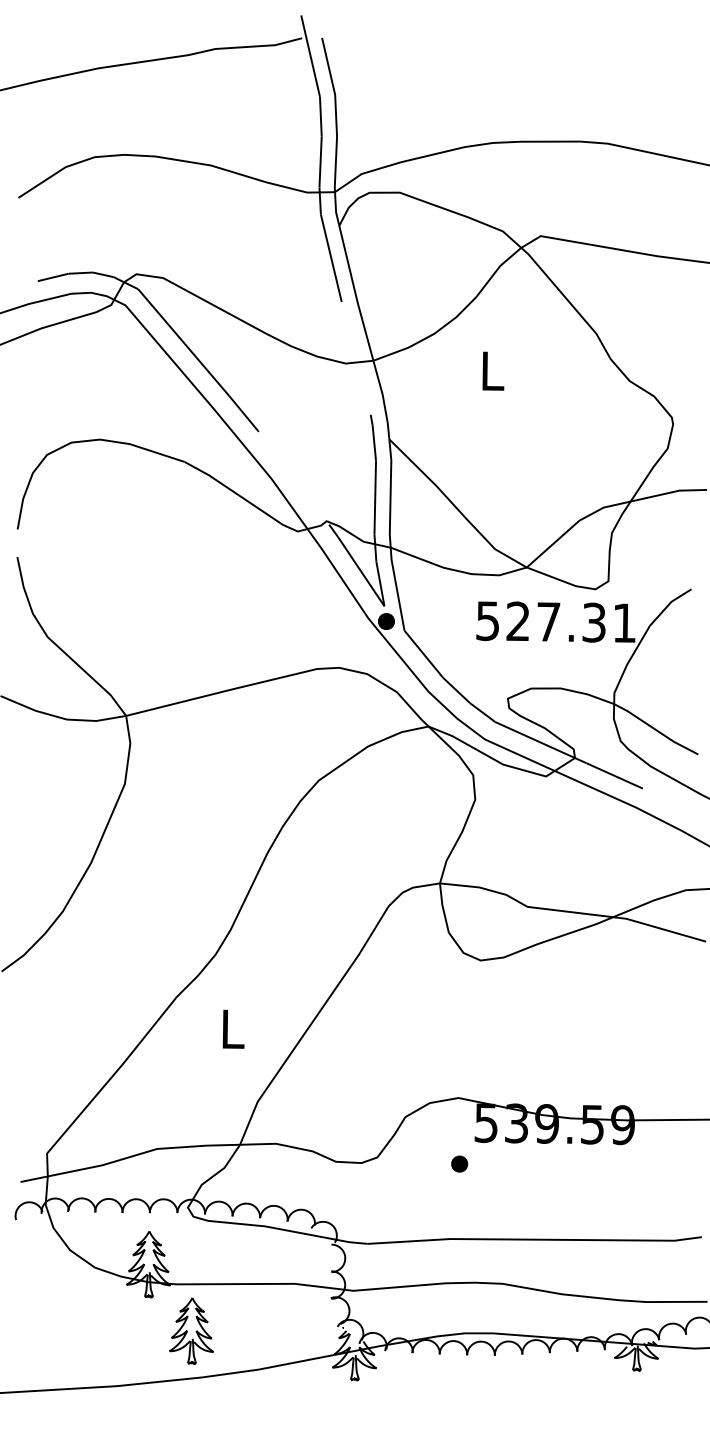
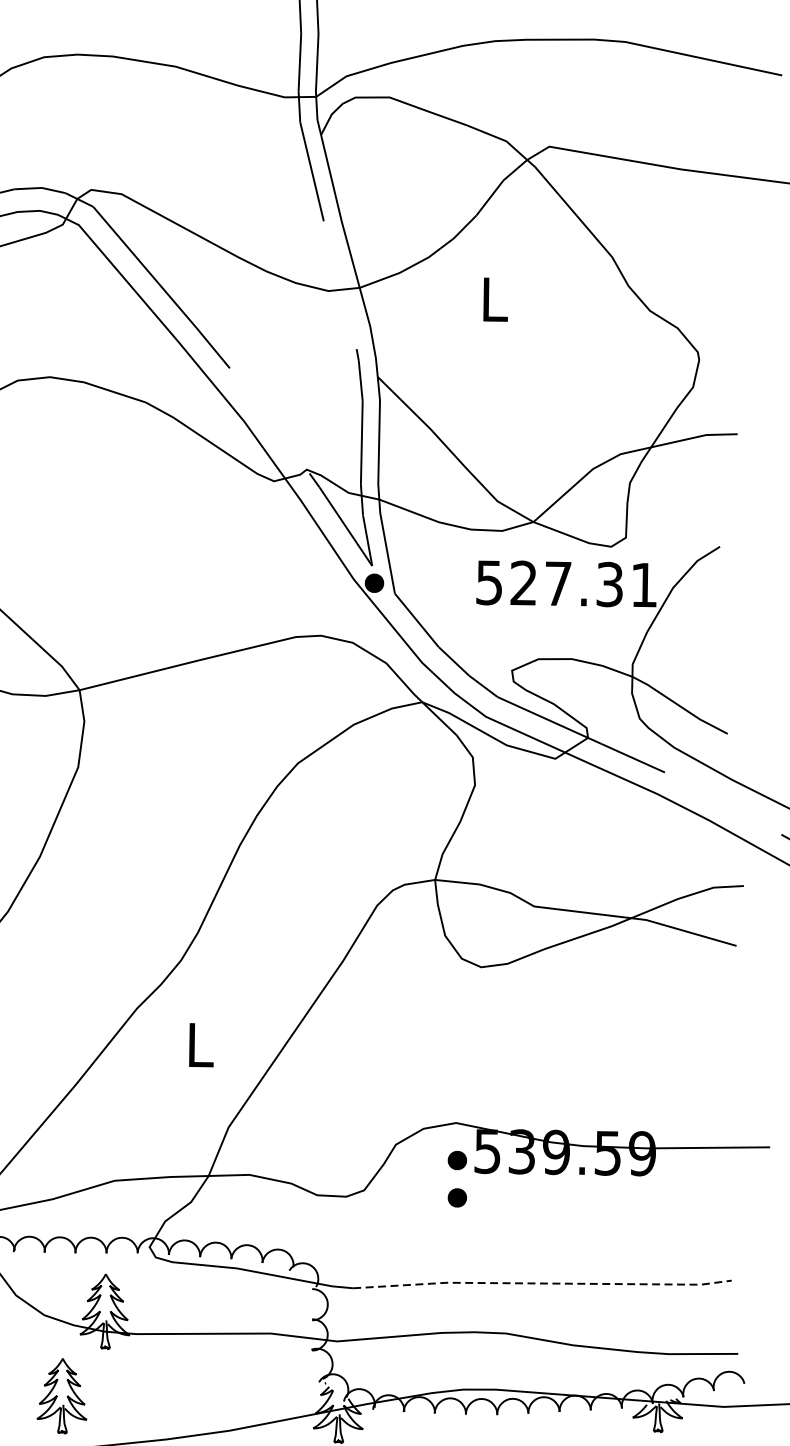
part: (459, 1130) -> (457, 1159), added
line: (535, 1239) -> (543, 1283), solid -> dashed
part: (191, 1330) -> (61, 1395), moved

